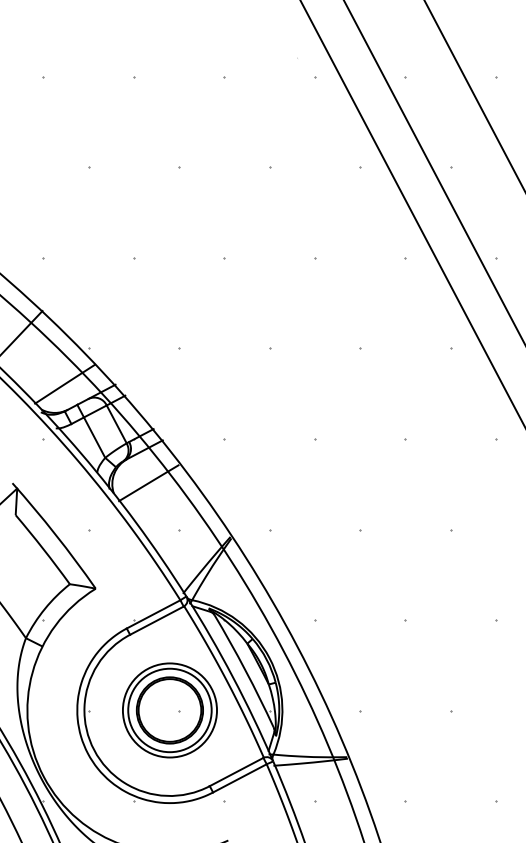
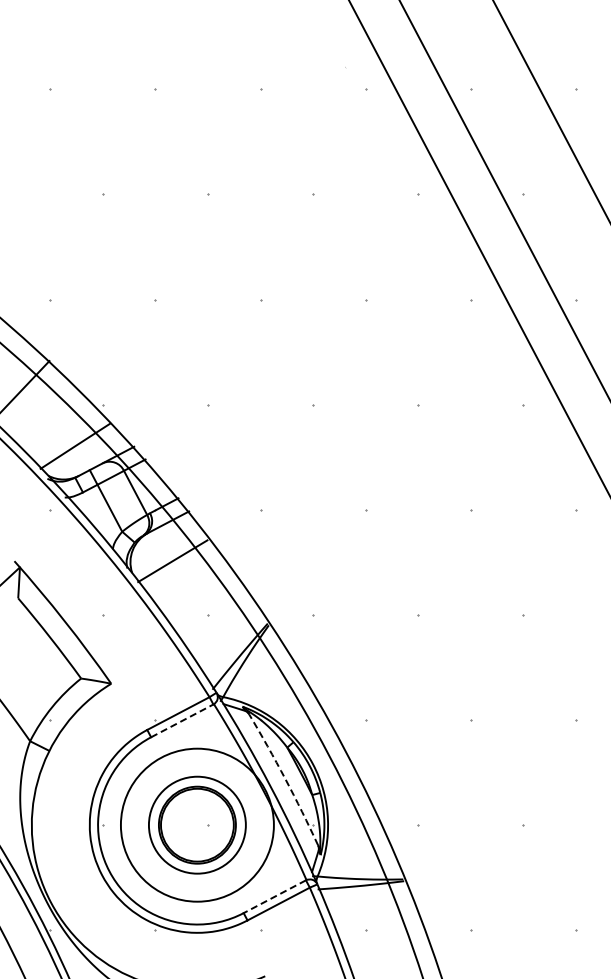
line: (157, 620) -> (182, 720), solid -> dashed
arc: (245, 670) -> (285, 778), solid -> dashed
circle: (170, 709) -> (197, 824), size x1.4
line: (236, 771) -> (274, 896), solid -> dashed

